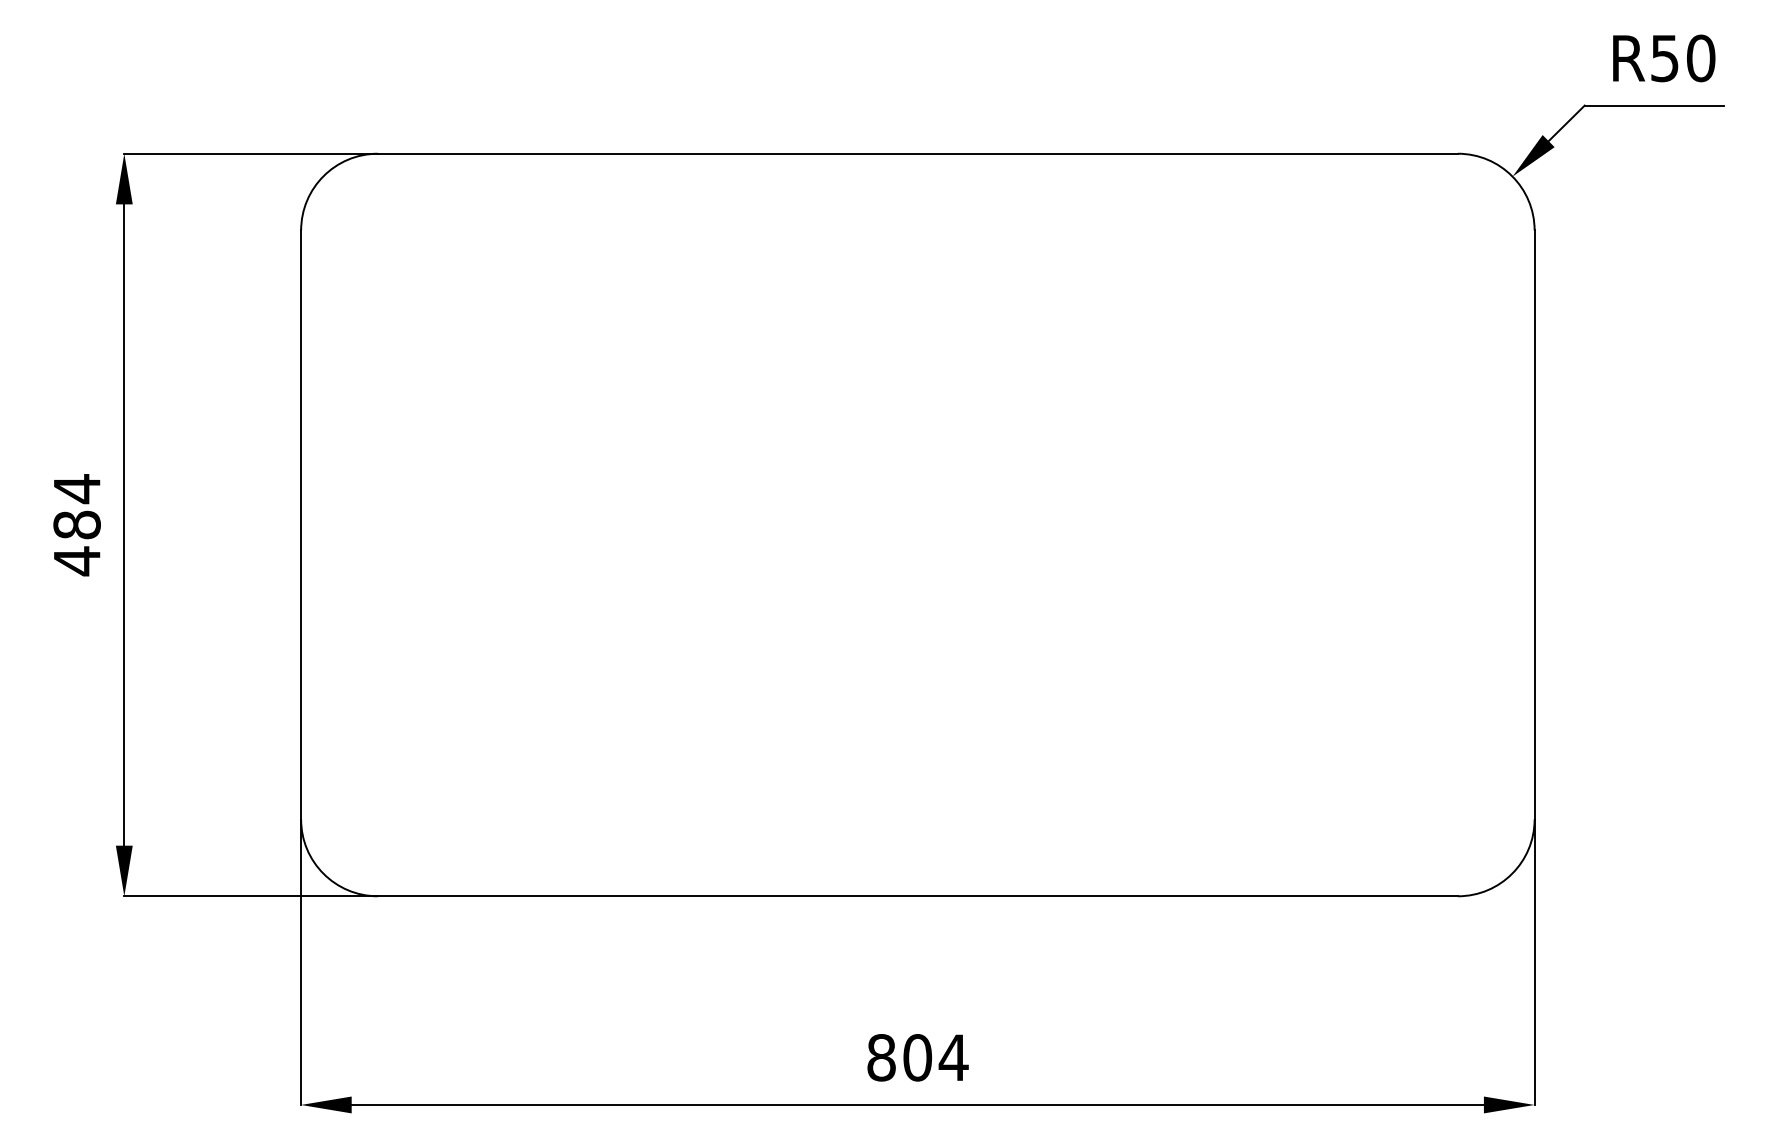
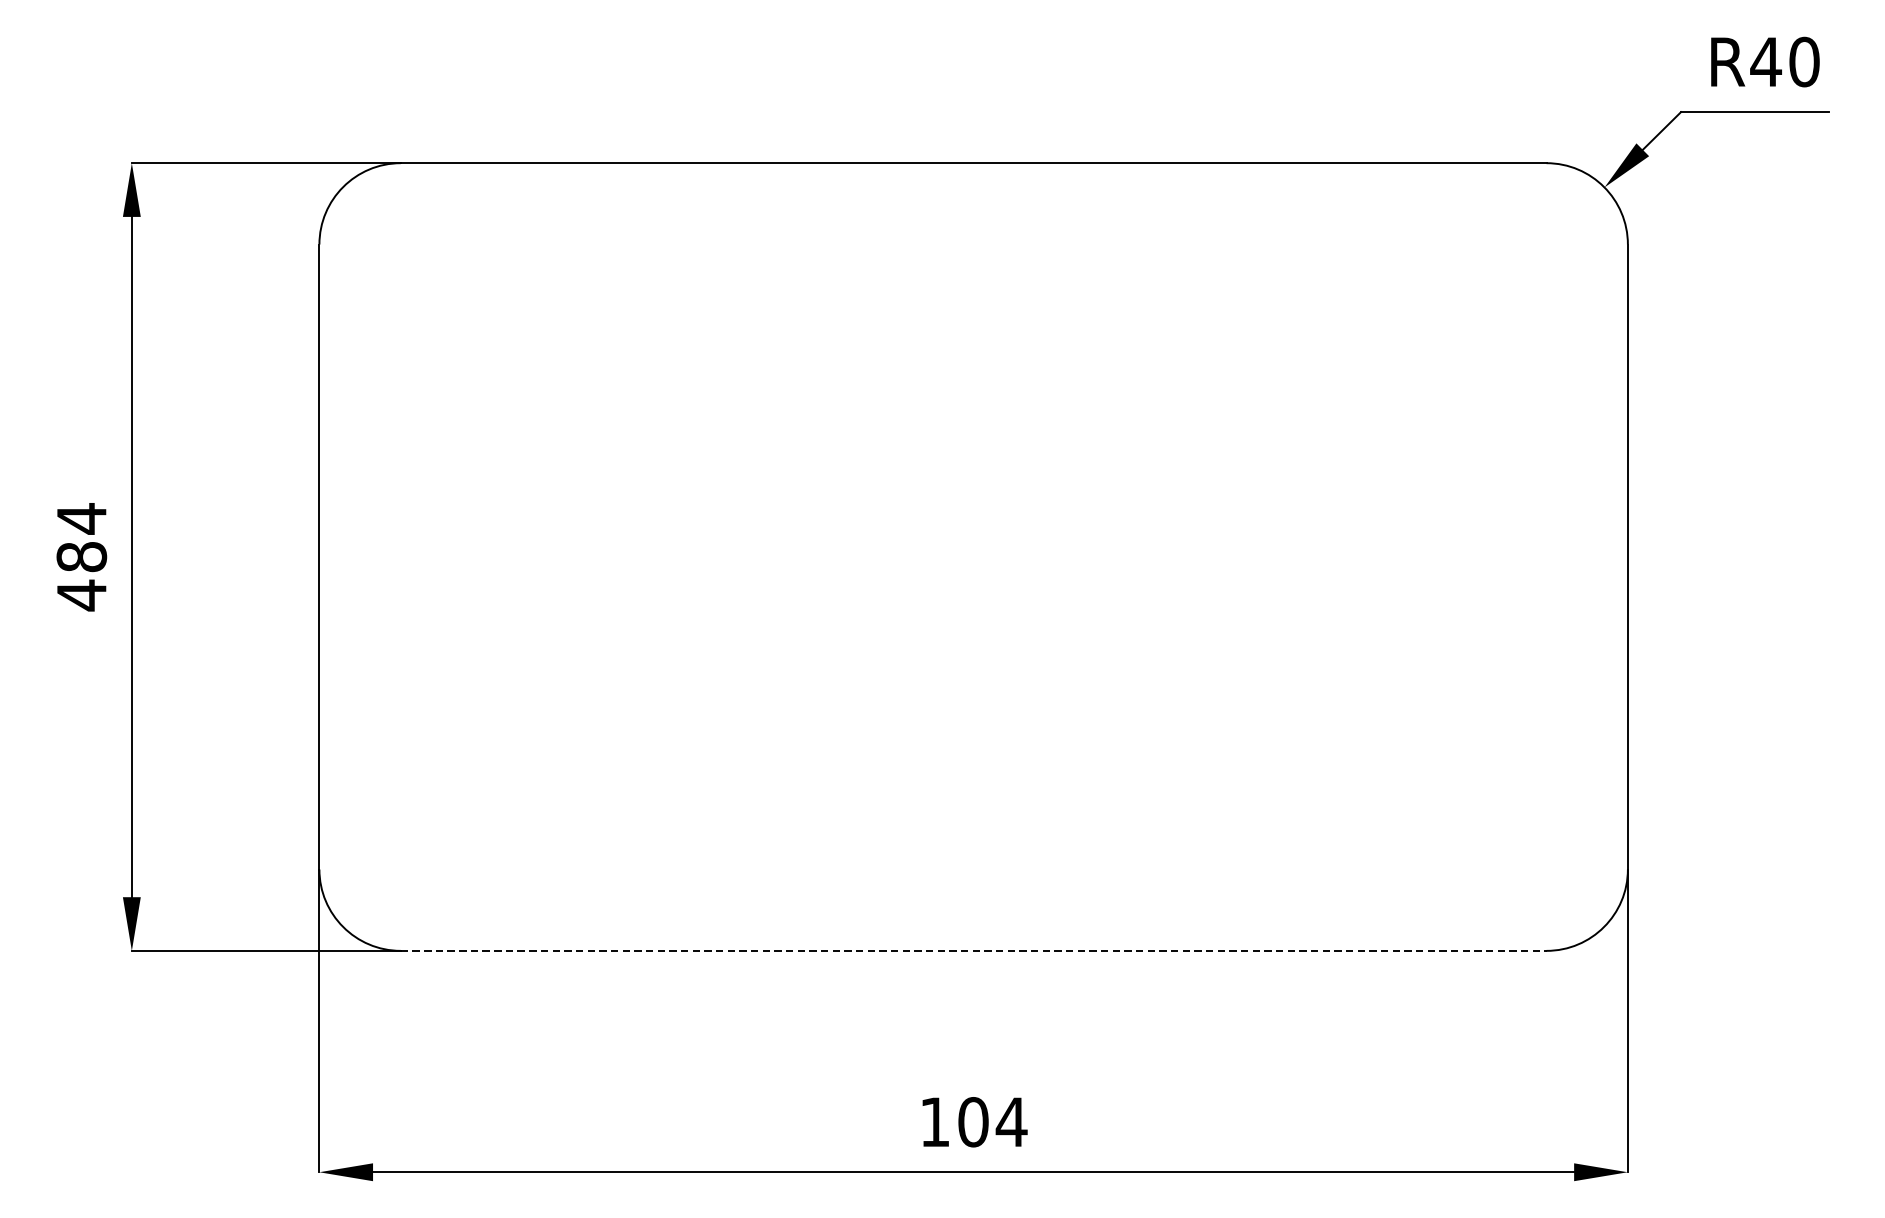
text: (1664, 58) -> (1765, 62), R50 -> R40
line: (918, 896) -> (974, 951), solid -> dashed
text: (881, 1057) -> (935, 1121), 804 -> 104

